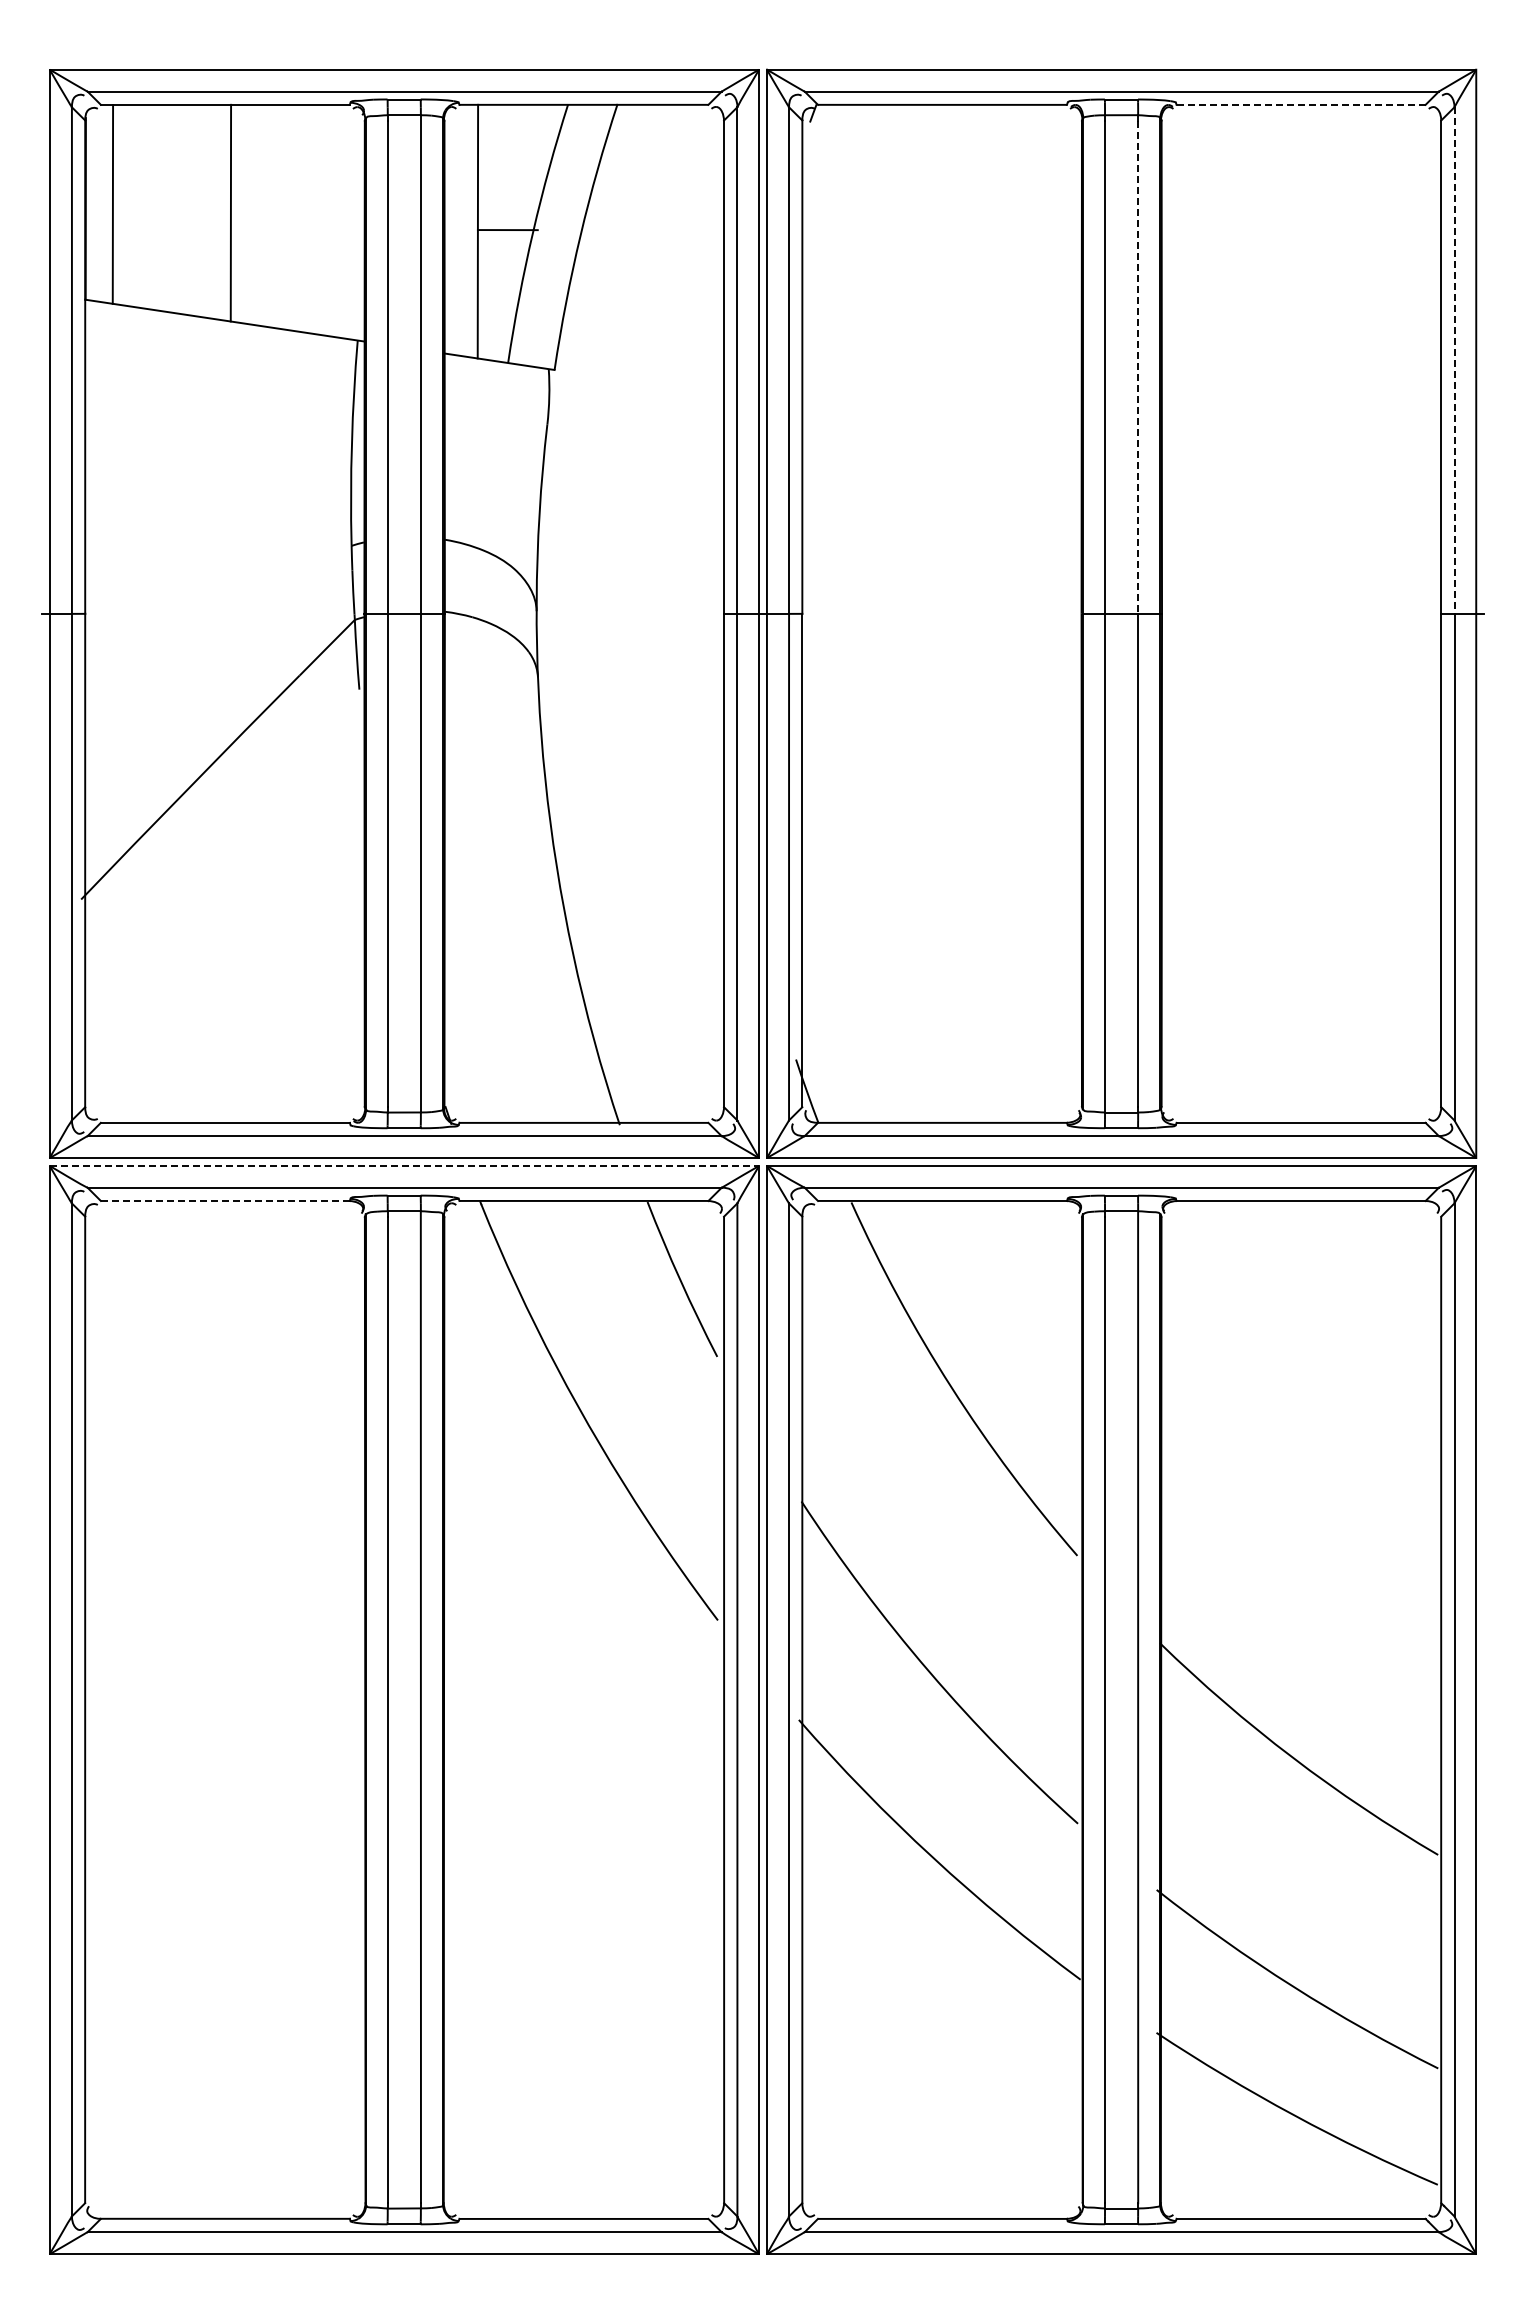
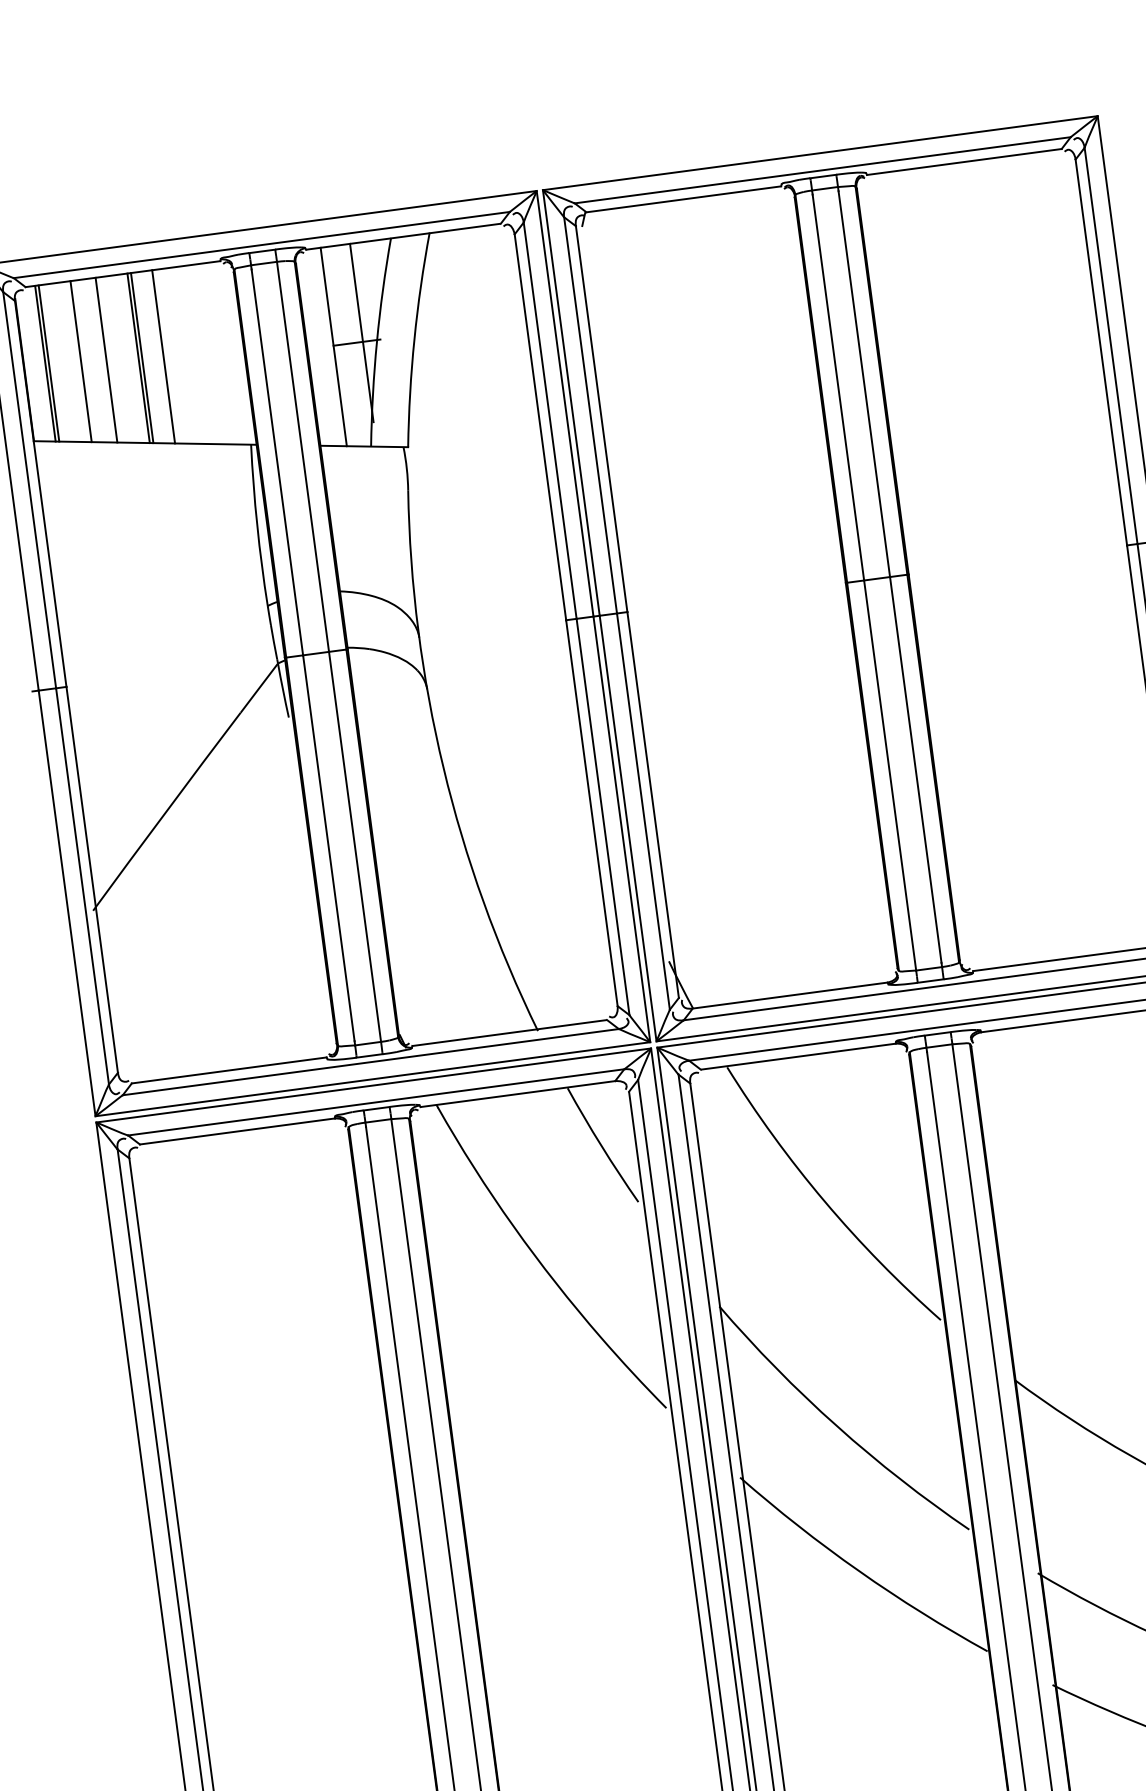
line: (1301, 104) -> (964, 161), dashed -> solid
line: (117, 204) -> (49, 363), added
line: (157, 207) -> (80, 361), added
line: (190, 209) -> (106, 359), added
line: (235, 213) -> (142, 358), added
line: (262, 215) -> (163, 356), added
line: (515, 218) -> (361, 332), added
line: (1454, 361) -> (1111, 346), dashed -> solid
line: (1138, 367) -> (864, 384), dashed -> solid
line: (404, 1165) -> (373, 1085), dashed -> solid
line: (225, 1200) -> (237, 1131), dashed -> solid

